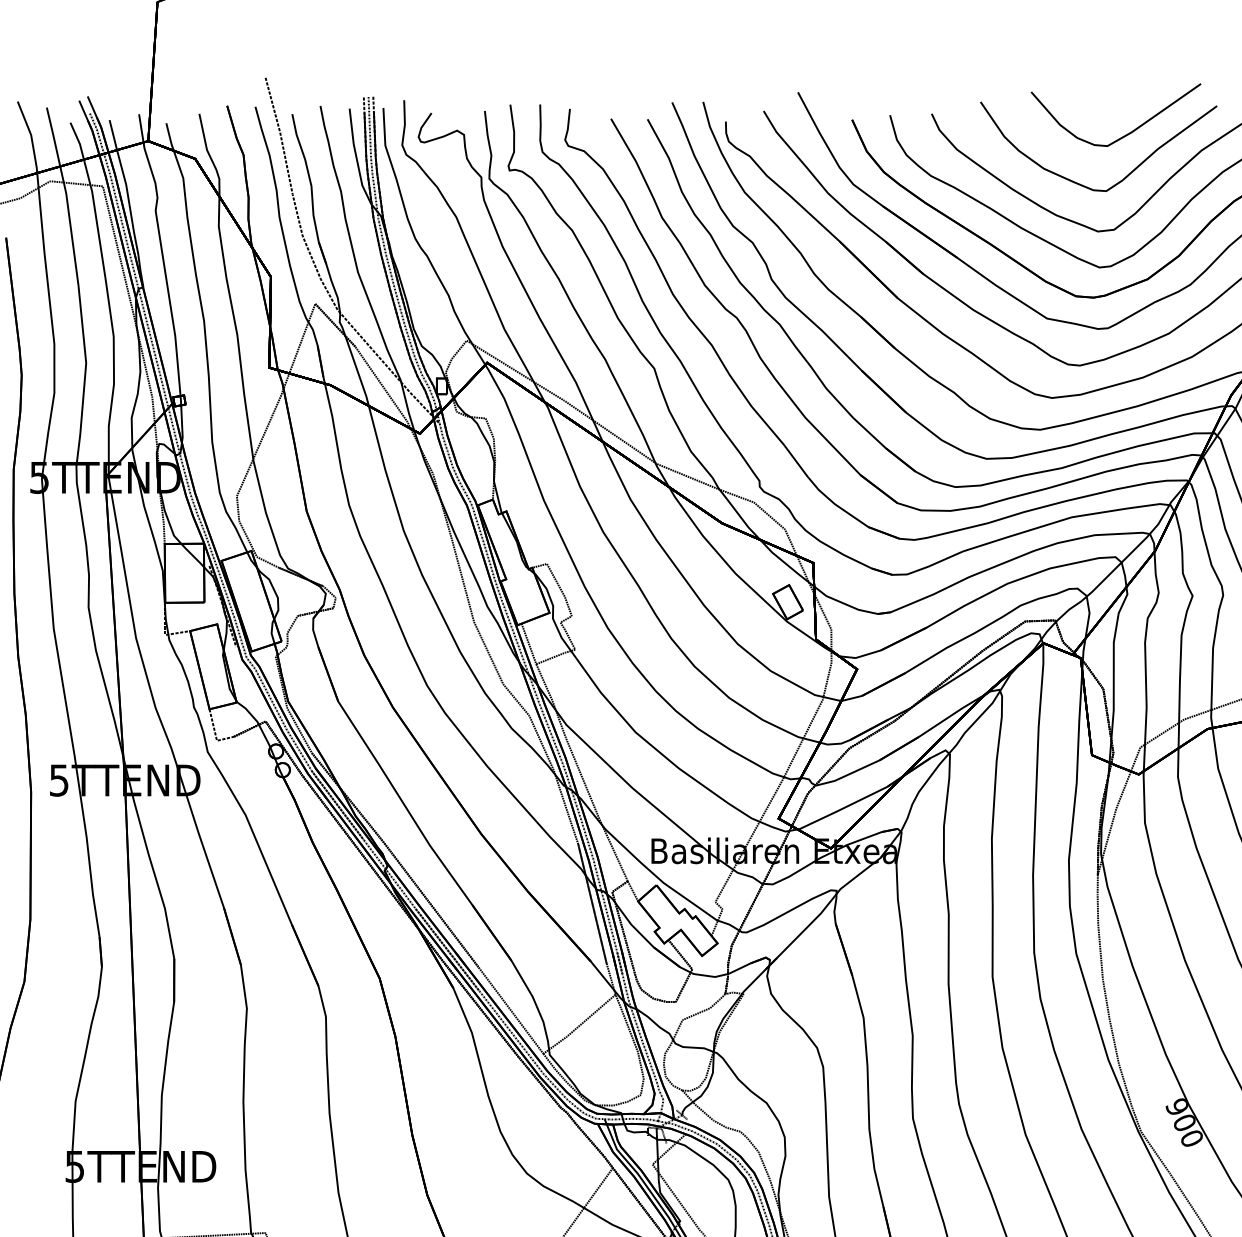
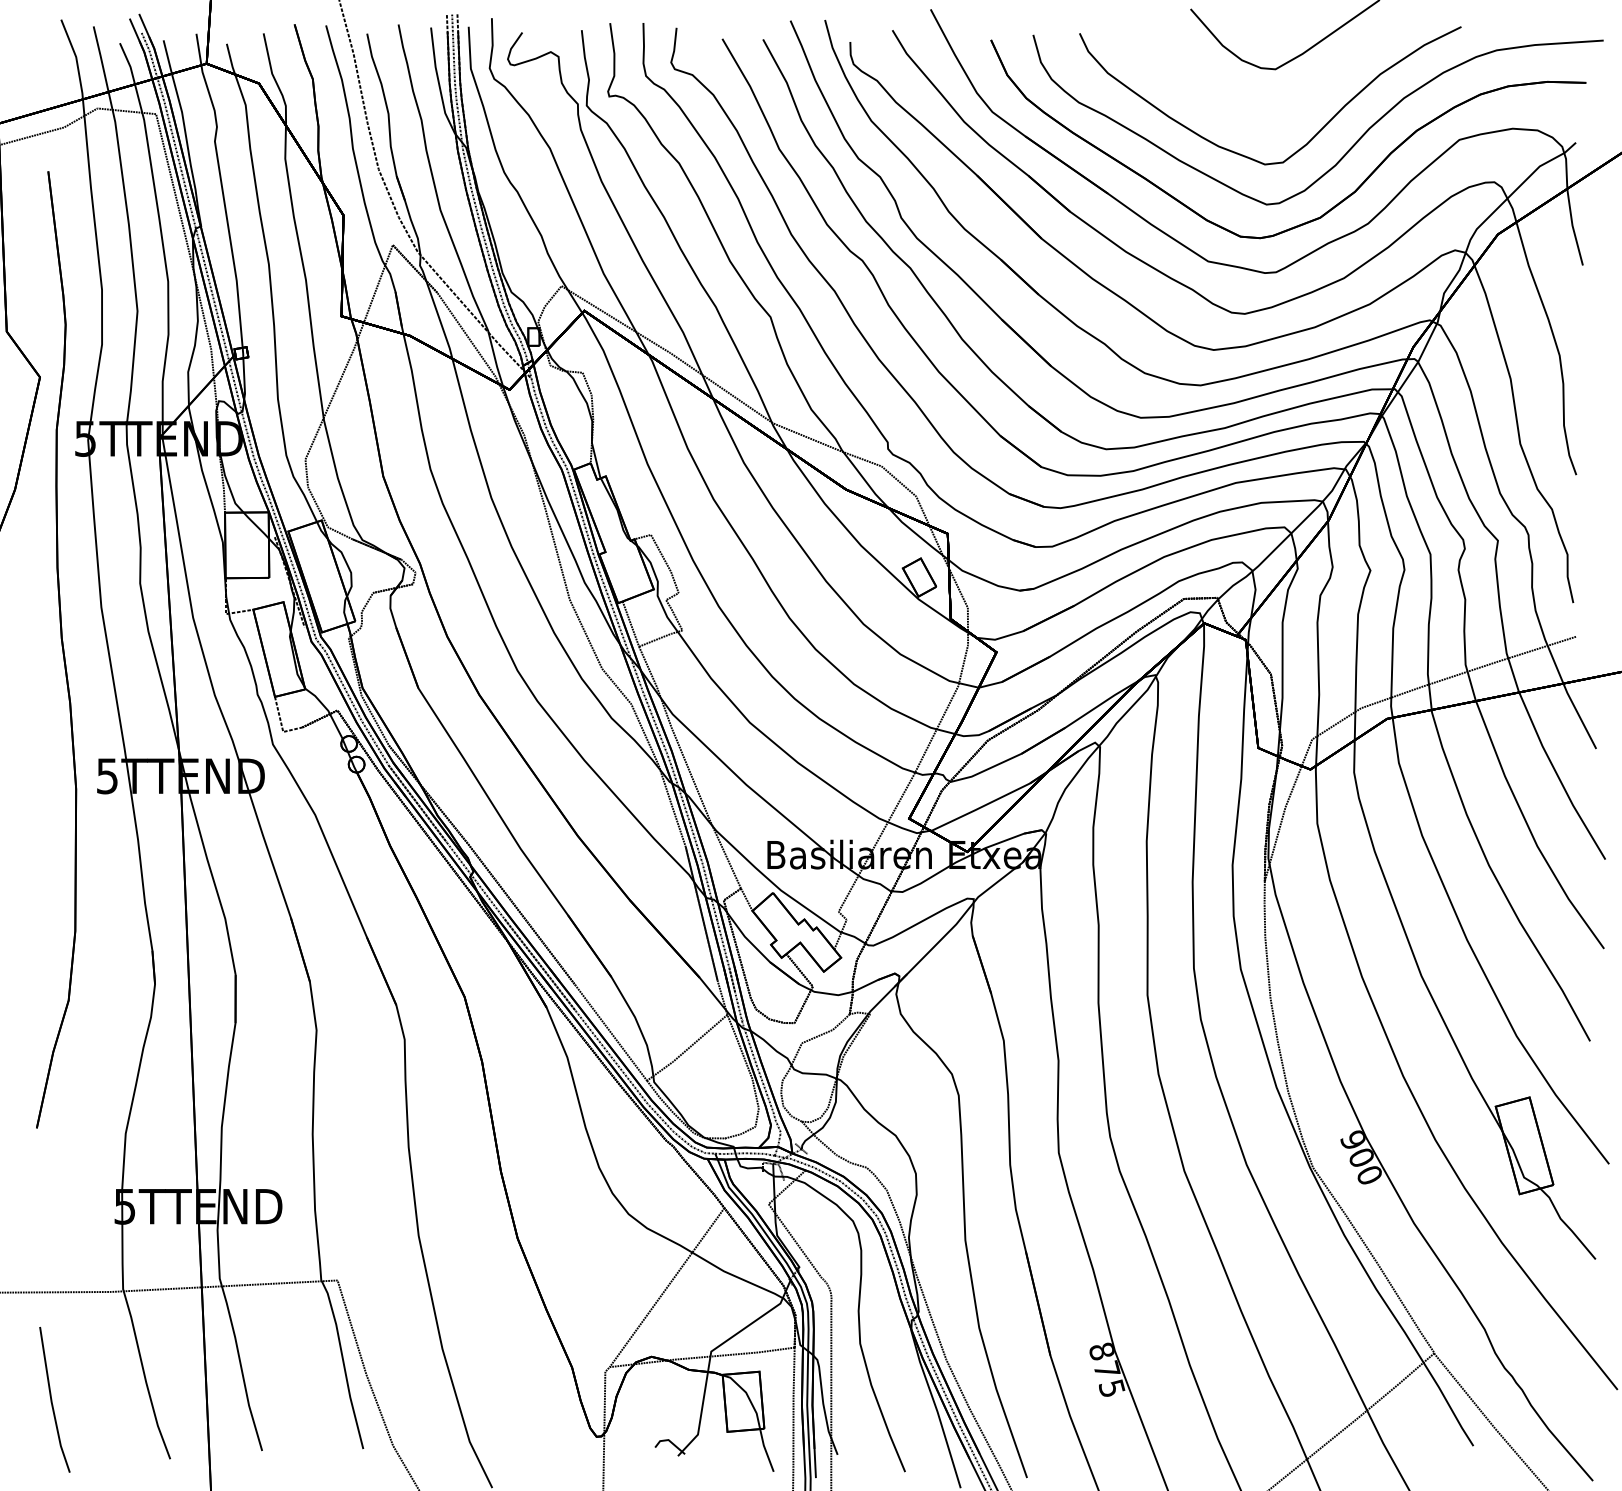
curve: (1127, 174) -> (1297, 101), removed

